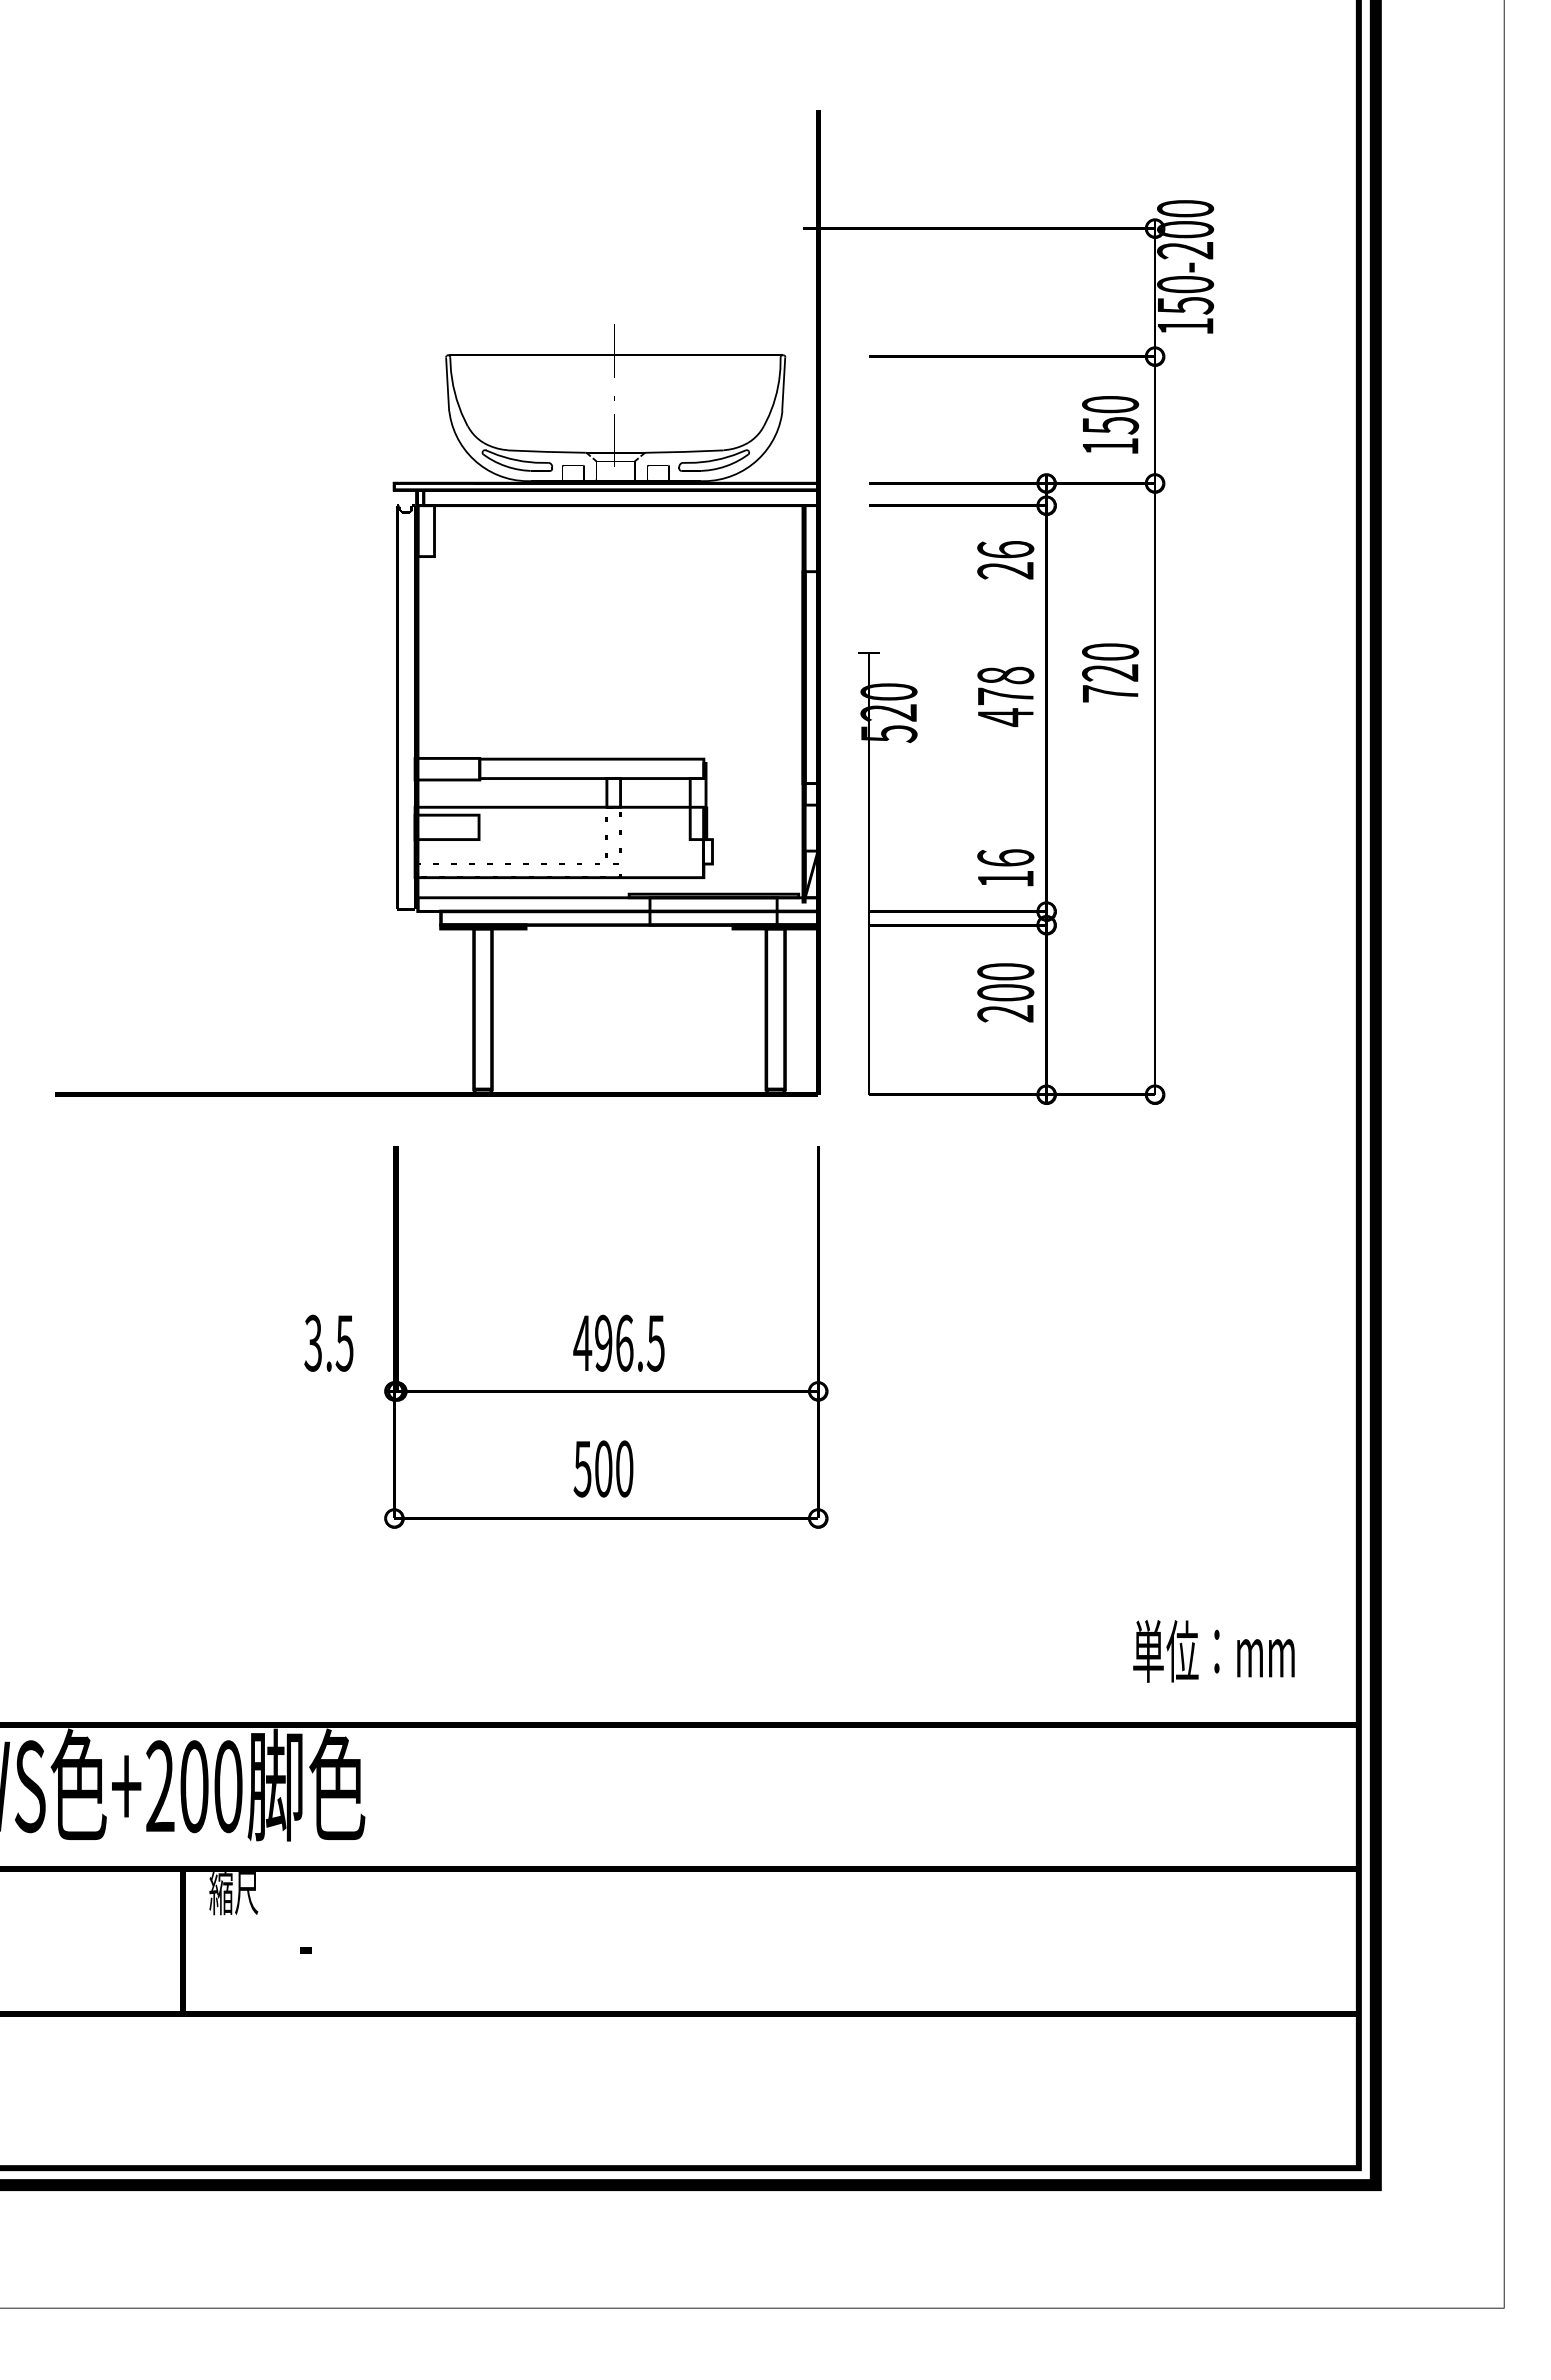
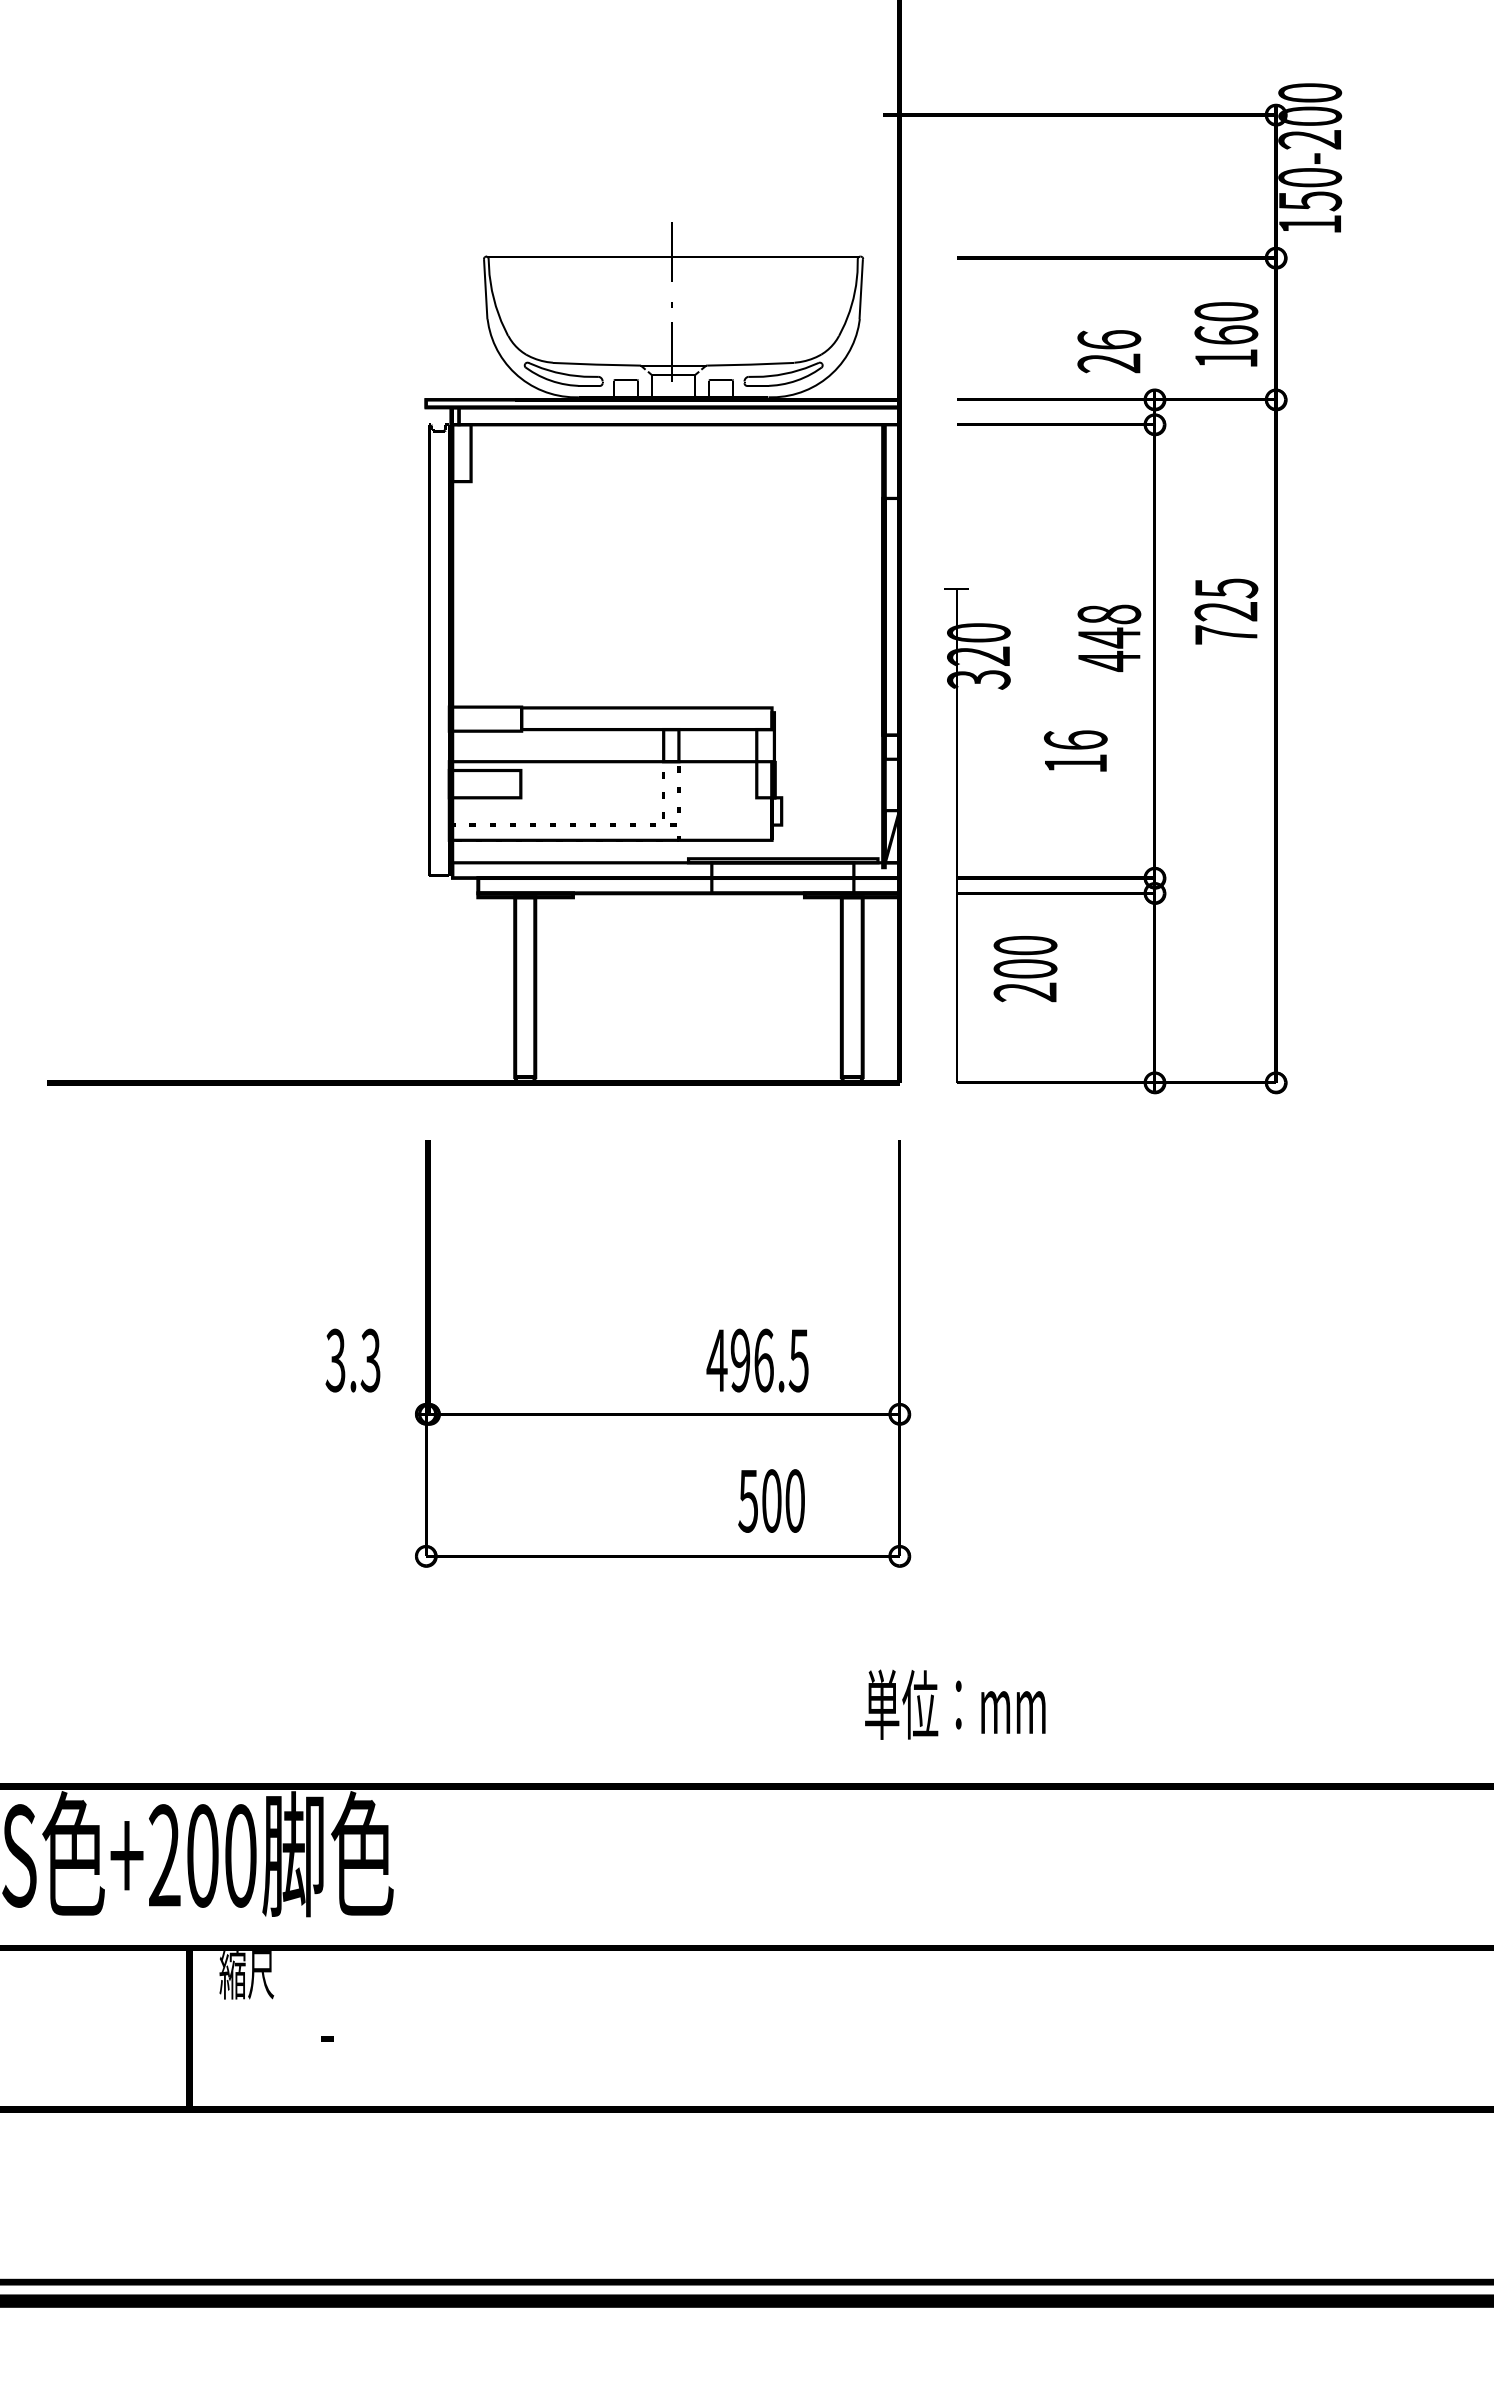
text: (1110, 425) -> (1226, 335), 150 -> 160
text: (1005, 560) -> (1109, 351), moved
text: (1110, 652) -> (1226, 588), 720 -> 725
text: (1005, 696) -> (1109, 637), 478 -> 448
text: (888, 733) -> (978, 679), 520 -> 320
text: (1005, 867) -> (1075, 750), moved
text: (1005, 992) -> (1025, 968), moved
text: (344, 1342) -> (370, 1359), 3.5 -> 3.3
text: (618, 1342) -> (757, 1359), moved
text: (603, 1468) -> (771, 1500), moved
text: (1213, 1651) -> (954, 1704), moved

